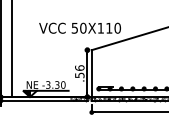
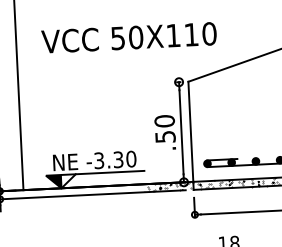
text: (79, 27) -> (127, 36), moved
text: (79, 67) -> (164, 120), .56 -> .50

